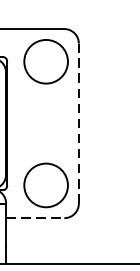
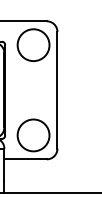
line: (78, 122) -> (57, 89), dashed -> solid
line: (36, 218) -> (26, 159), dashed -> solid

